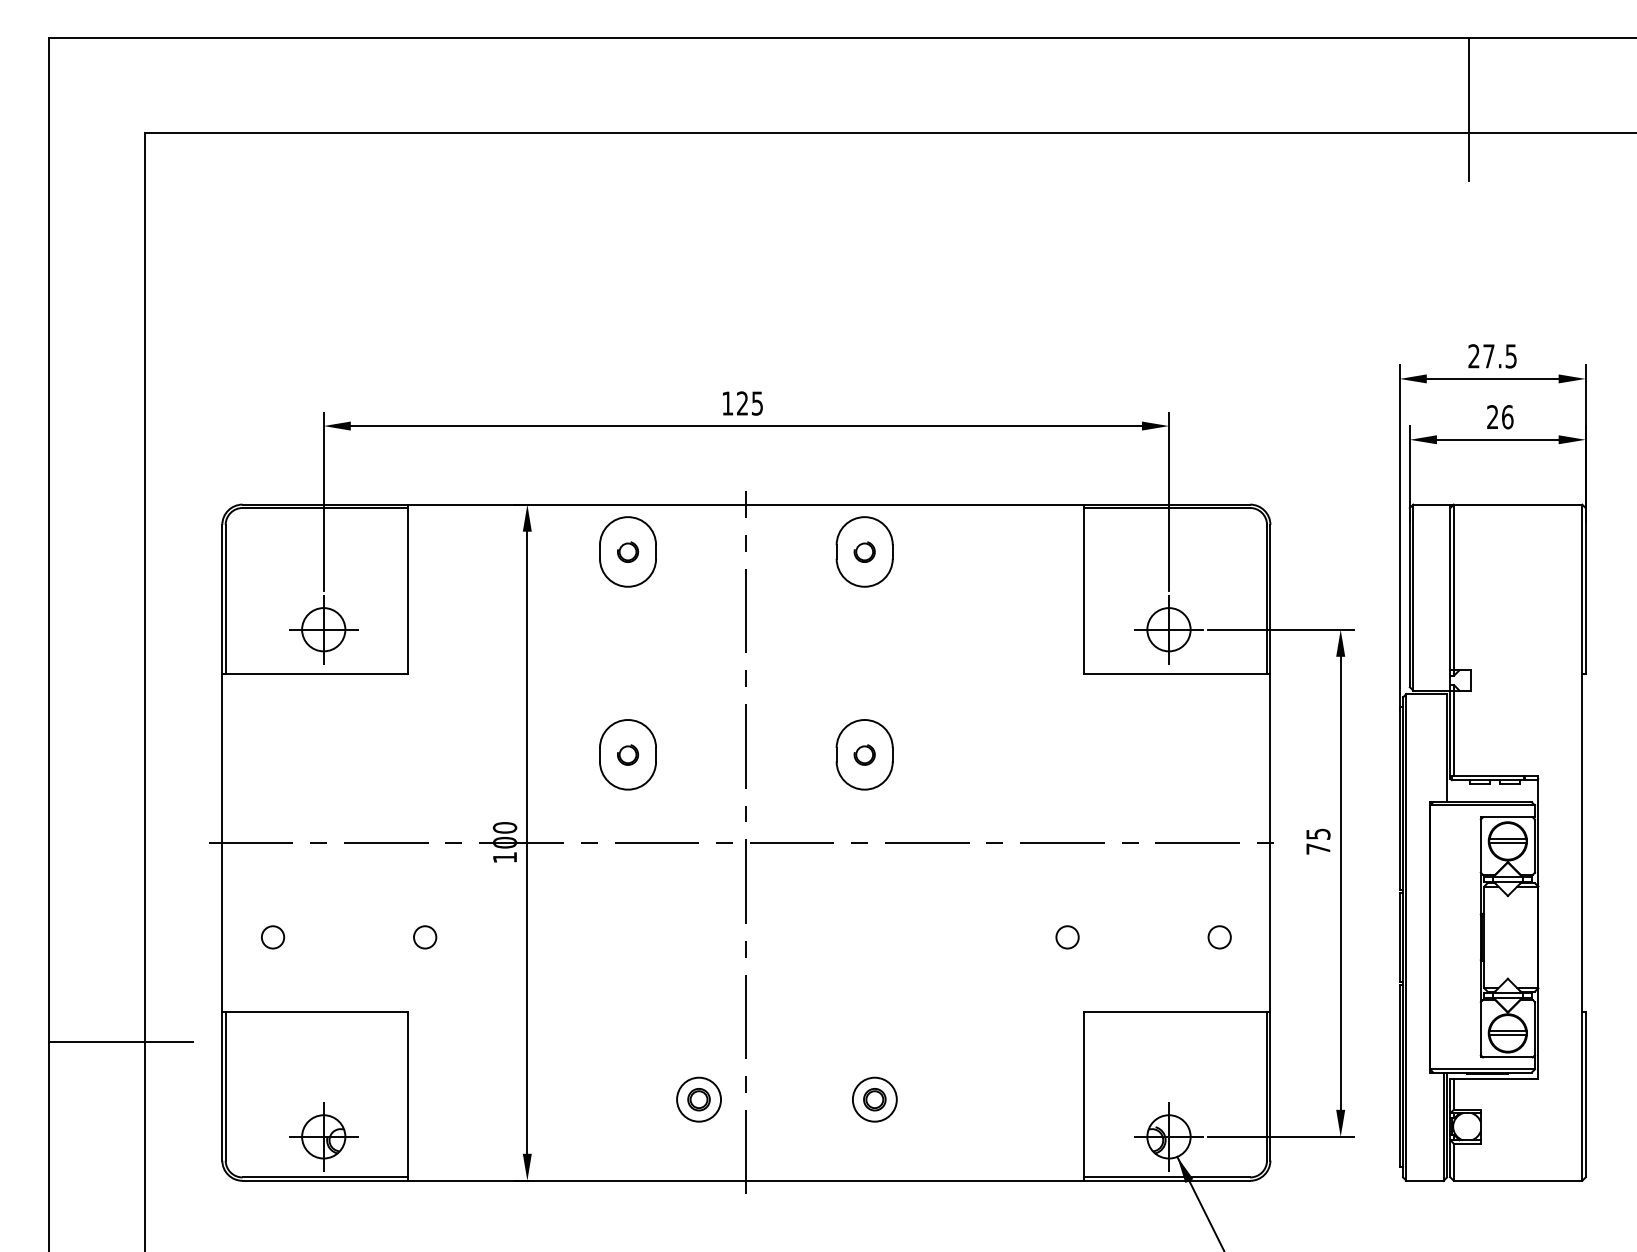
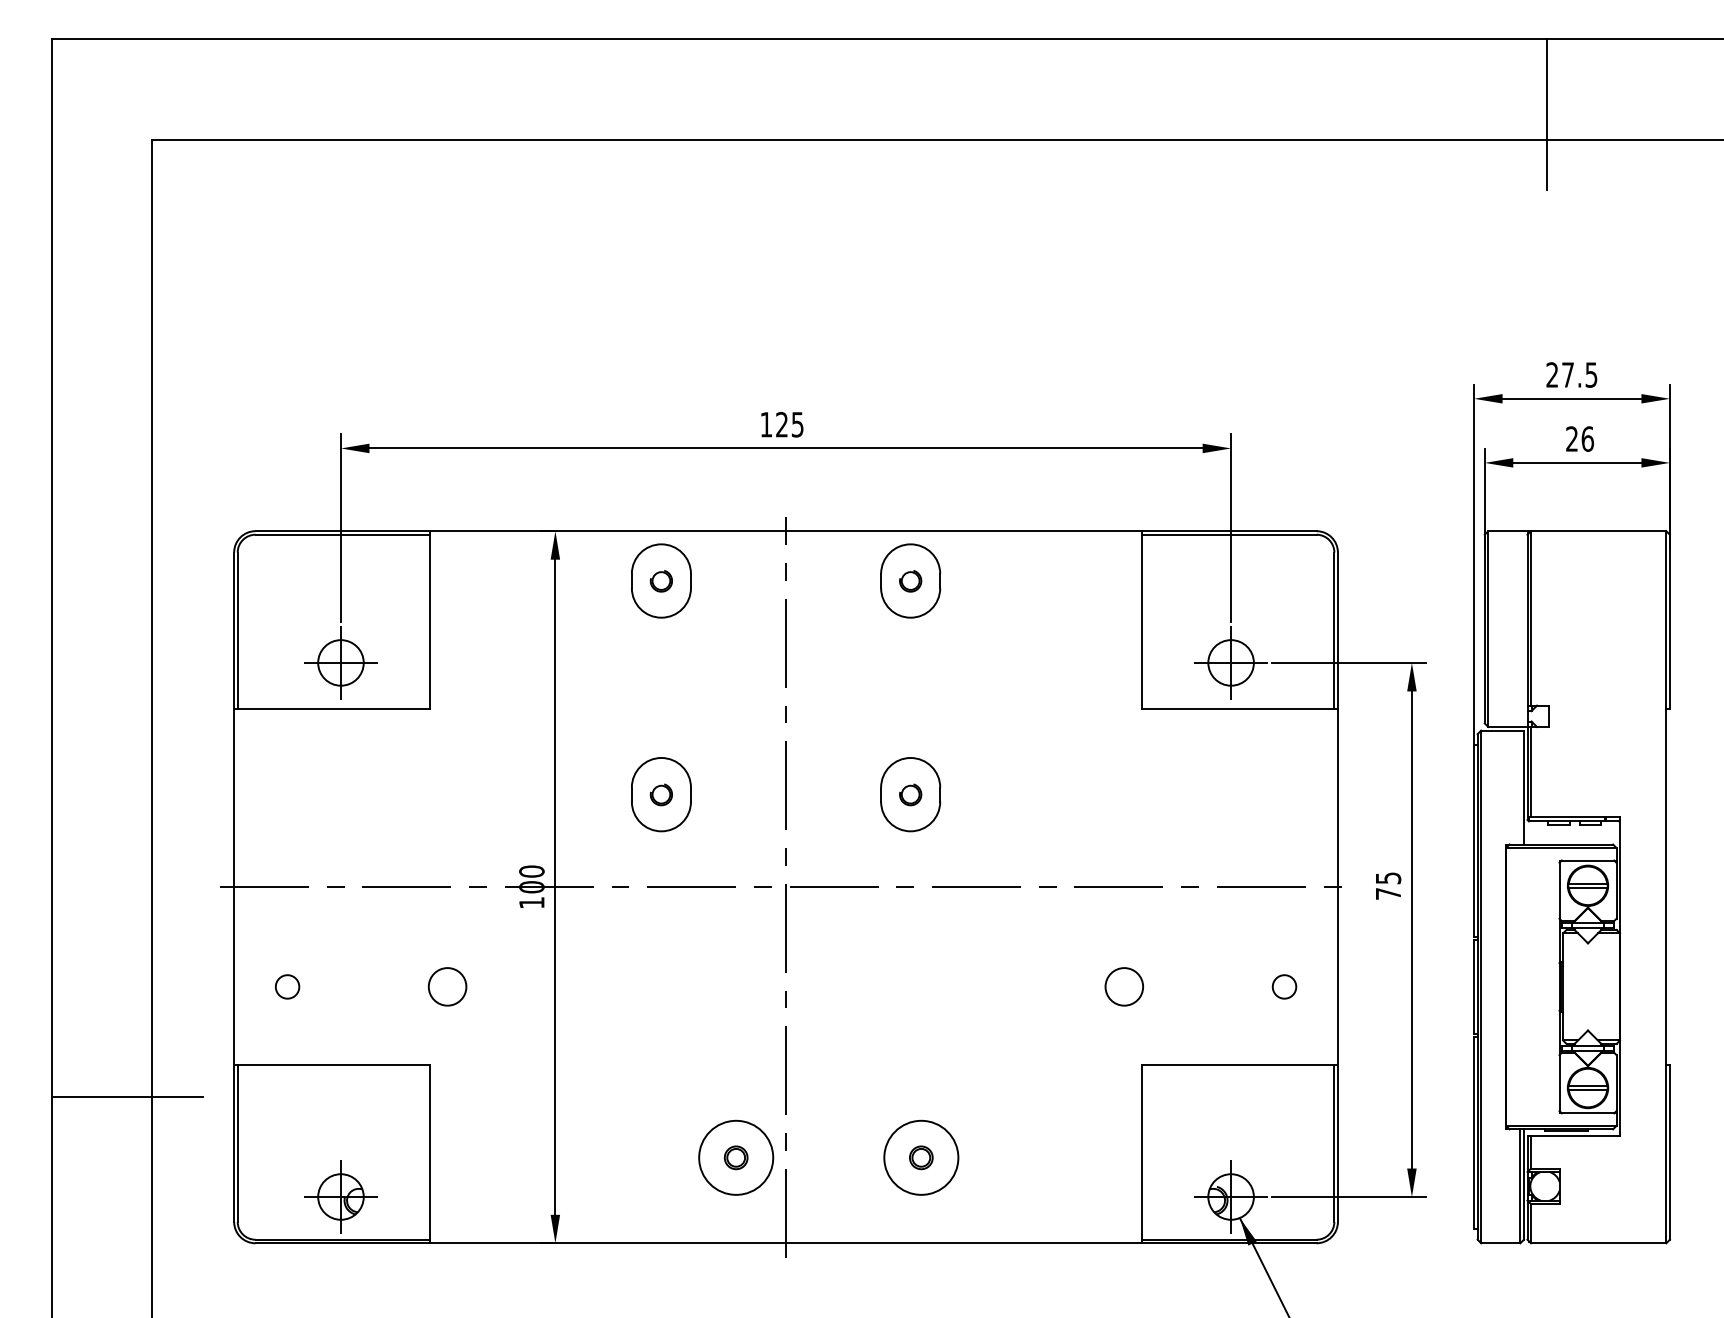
circle: (425, 937) -> (448, 987), size x1.6
circle: (1067, 937) -> (1124, 987), size x1.6
circle: (699, 1099) -> (736, 1157), size x1.6
circle: (874, 1099) -> (920, 1157), size x1.6

